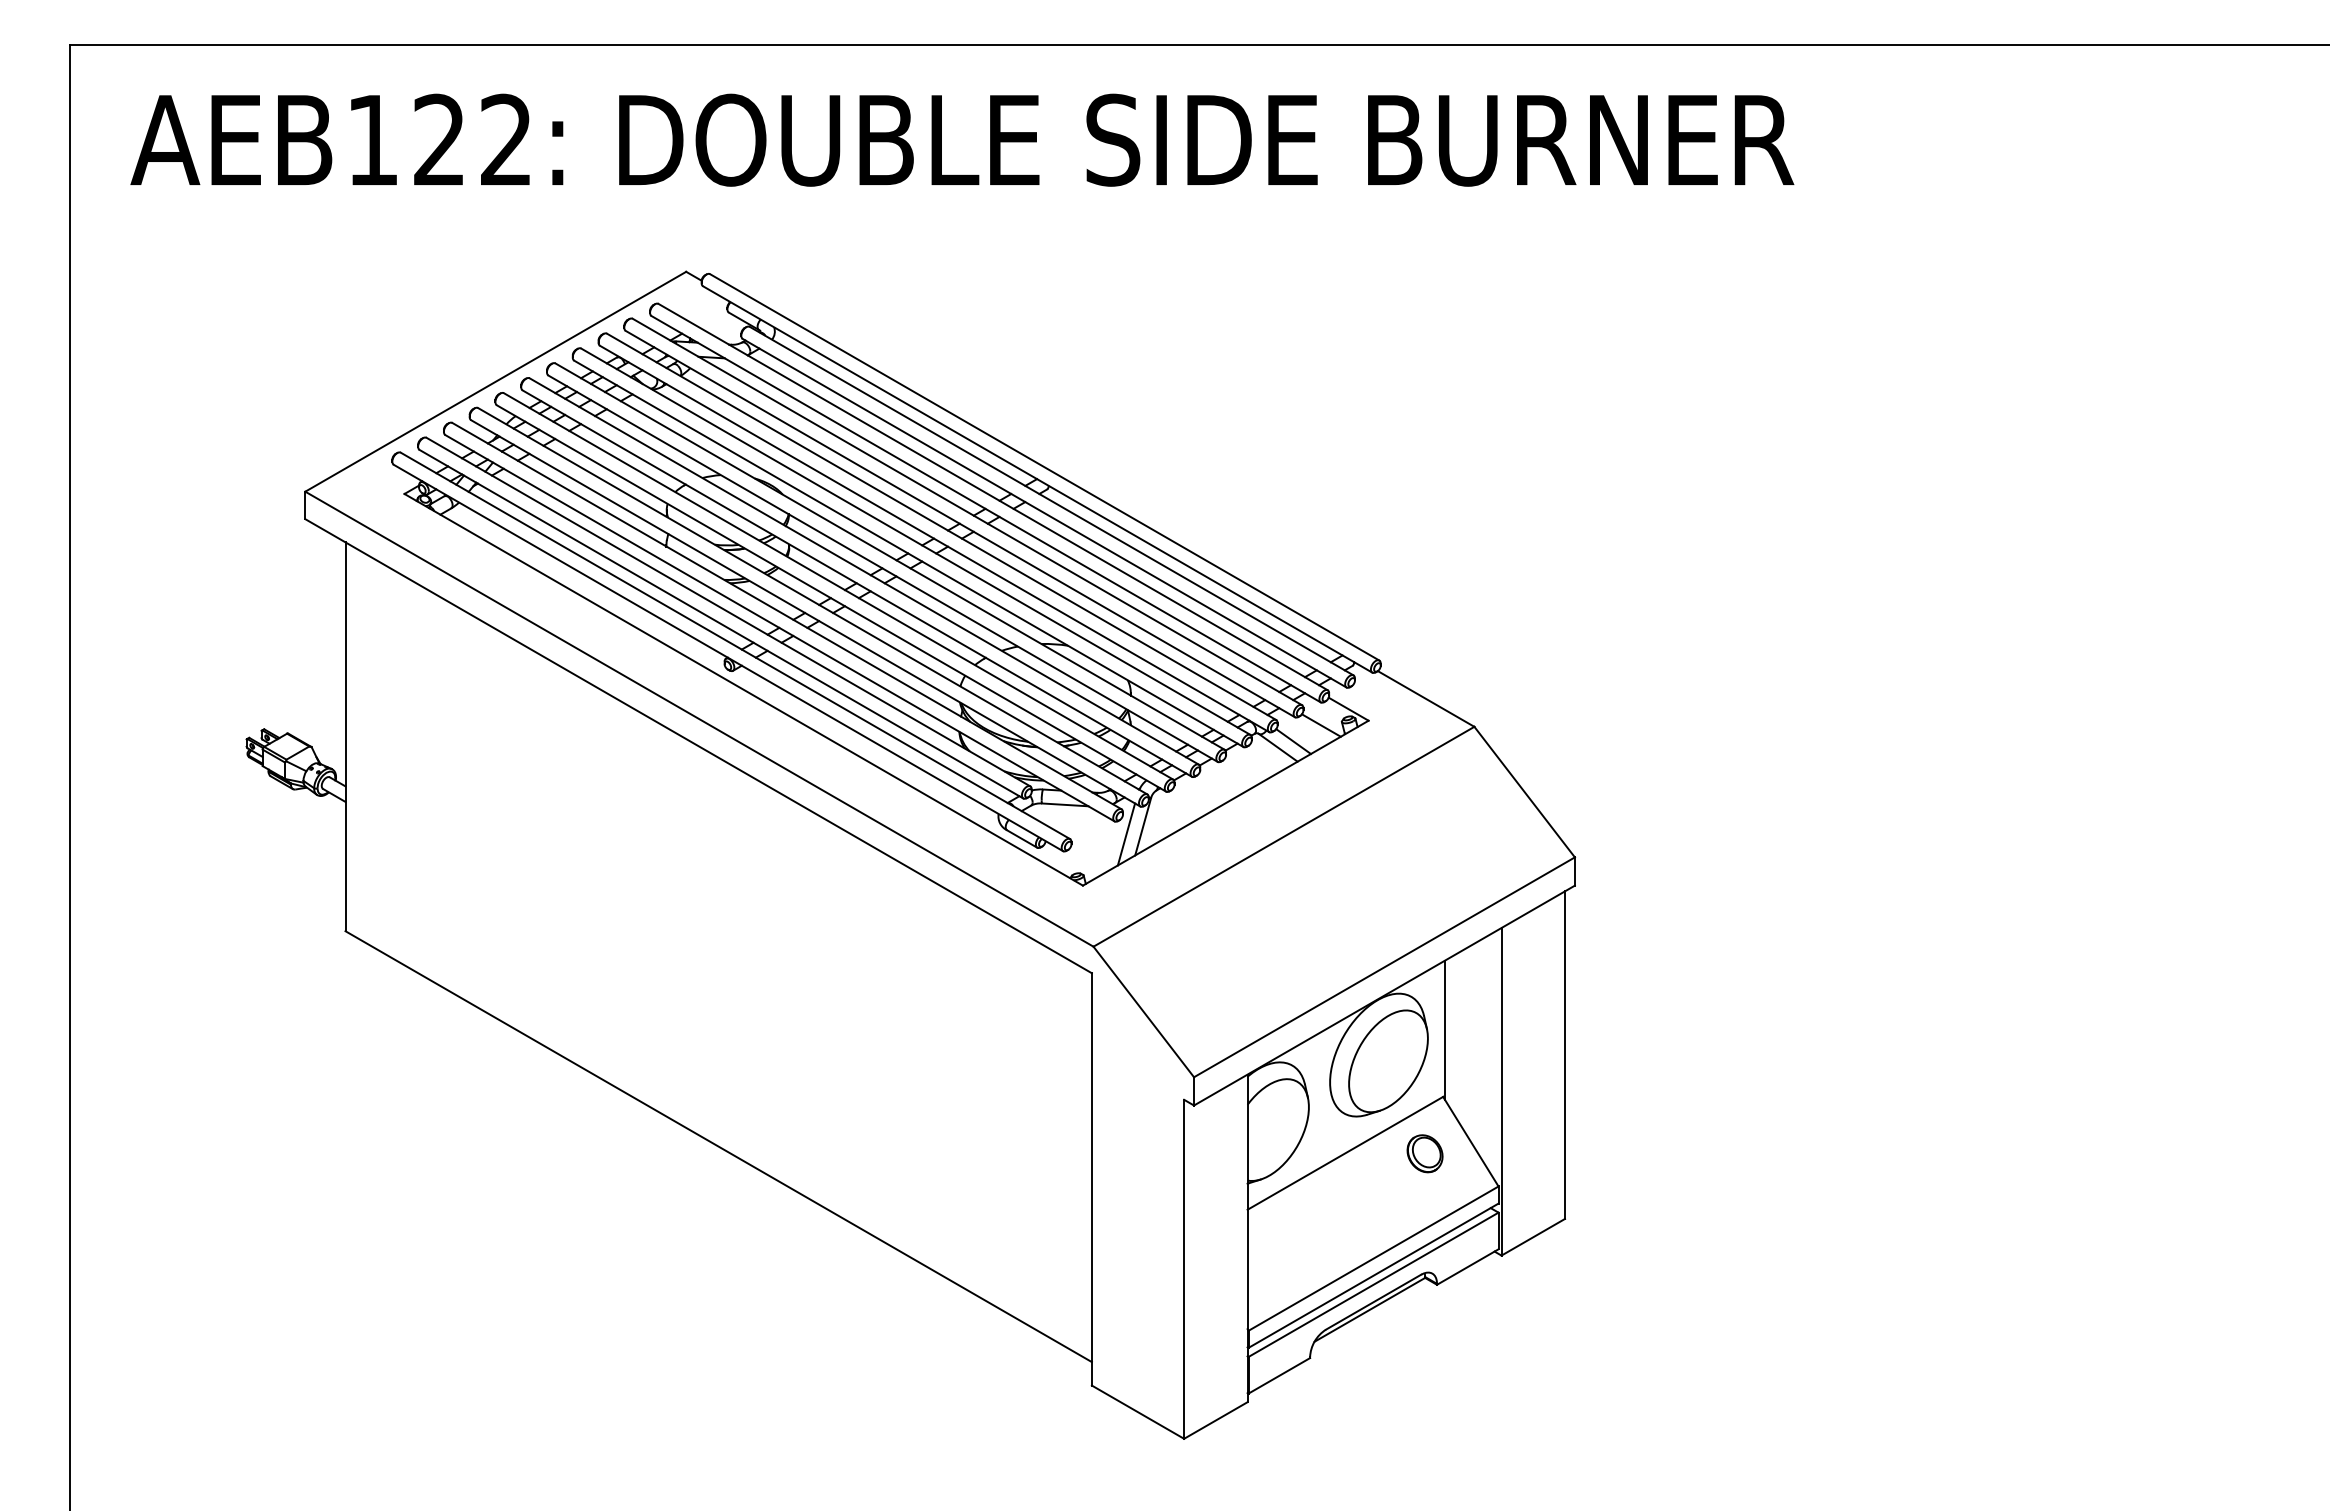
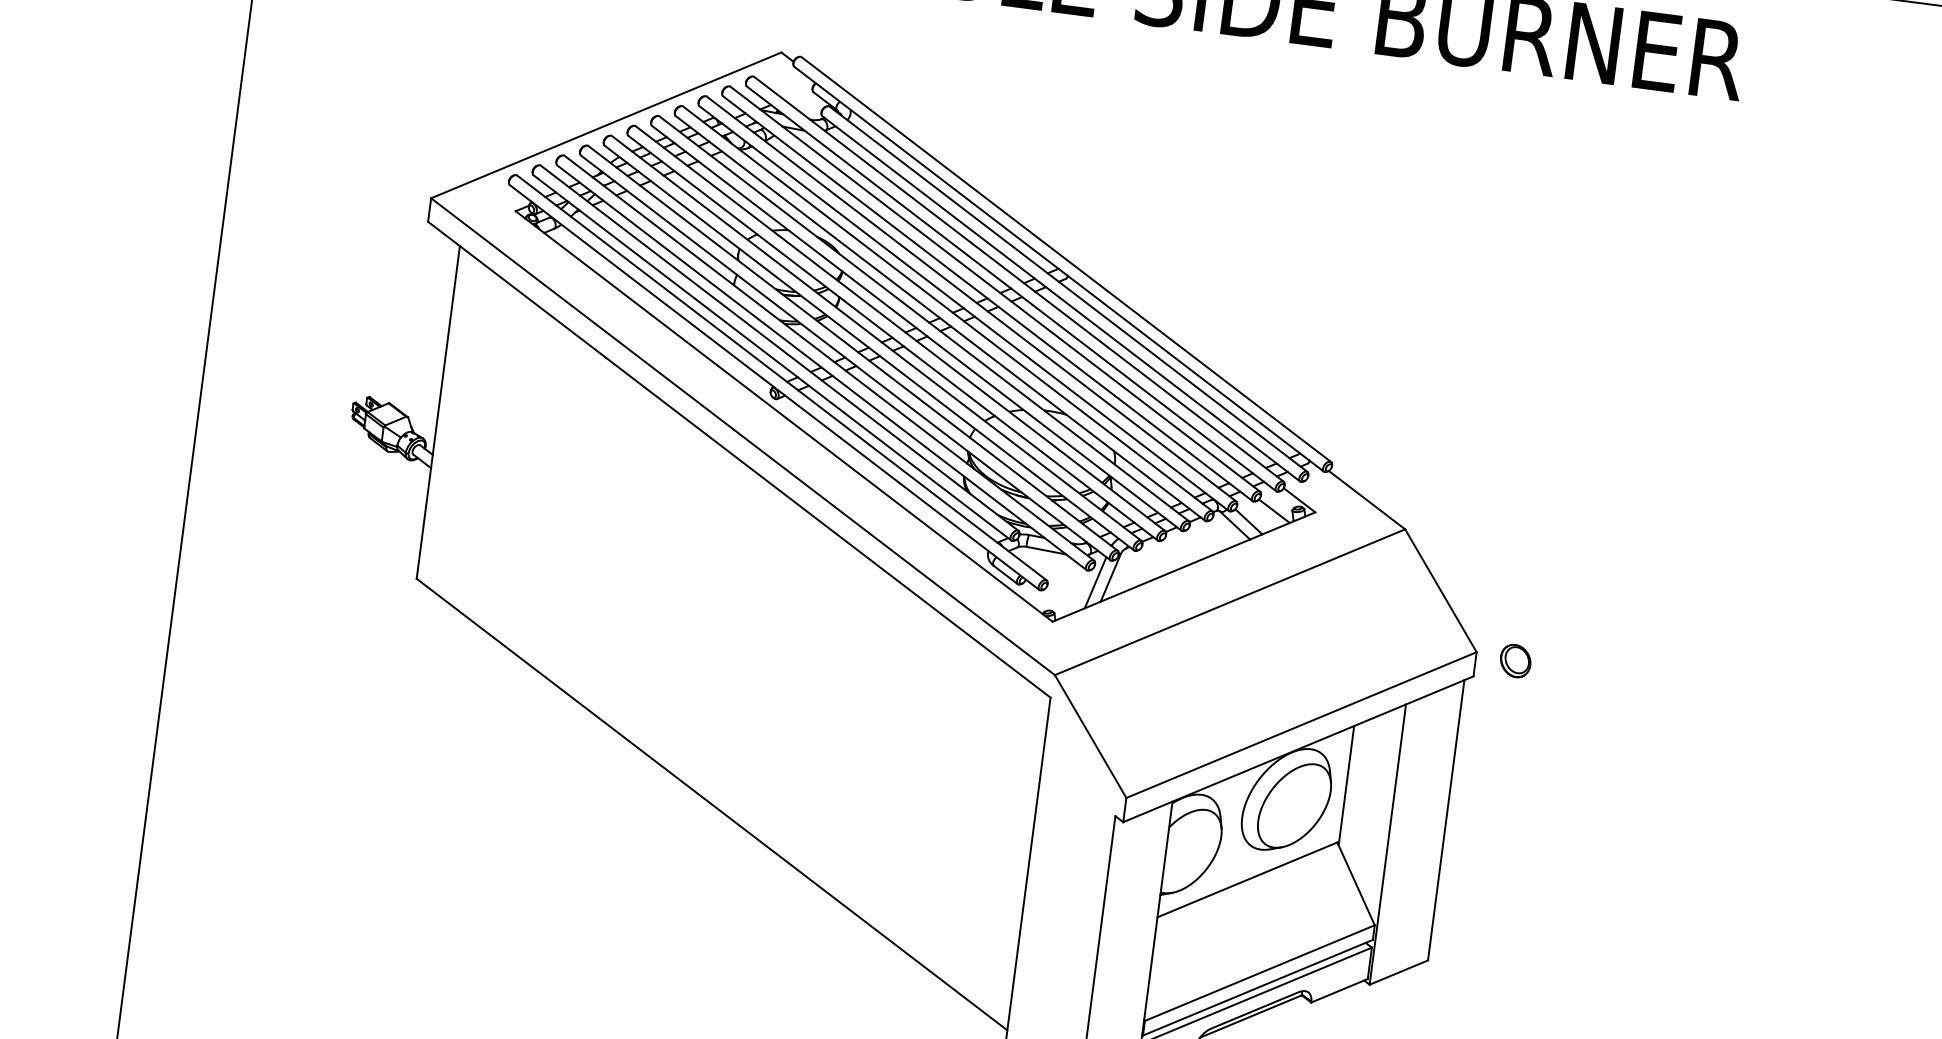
part: (1424, 1153) -> (1515, 660), moved

